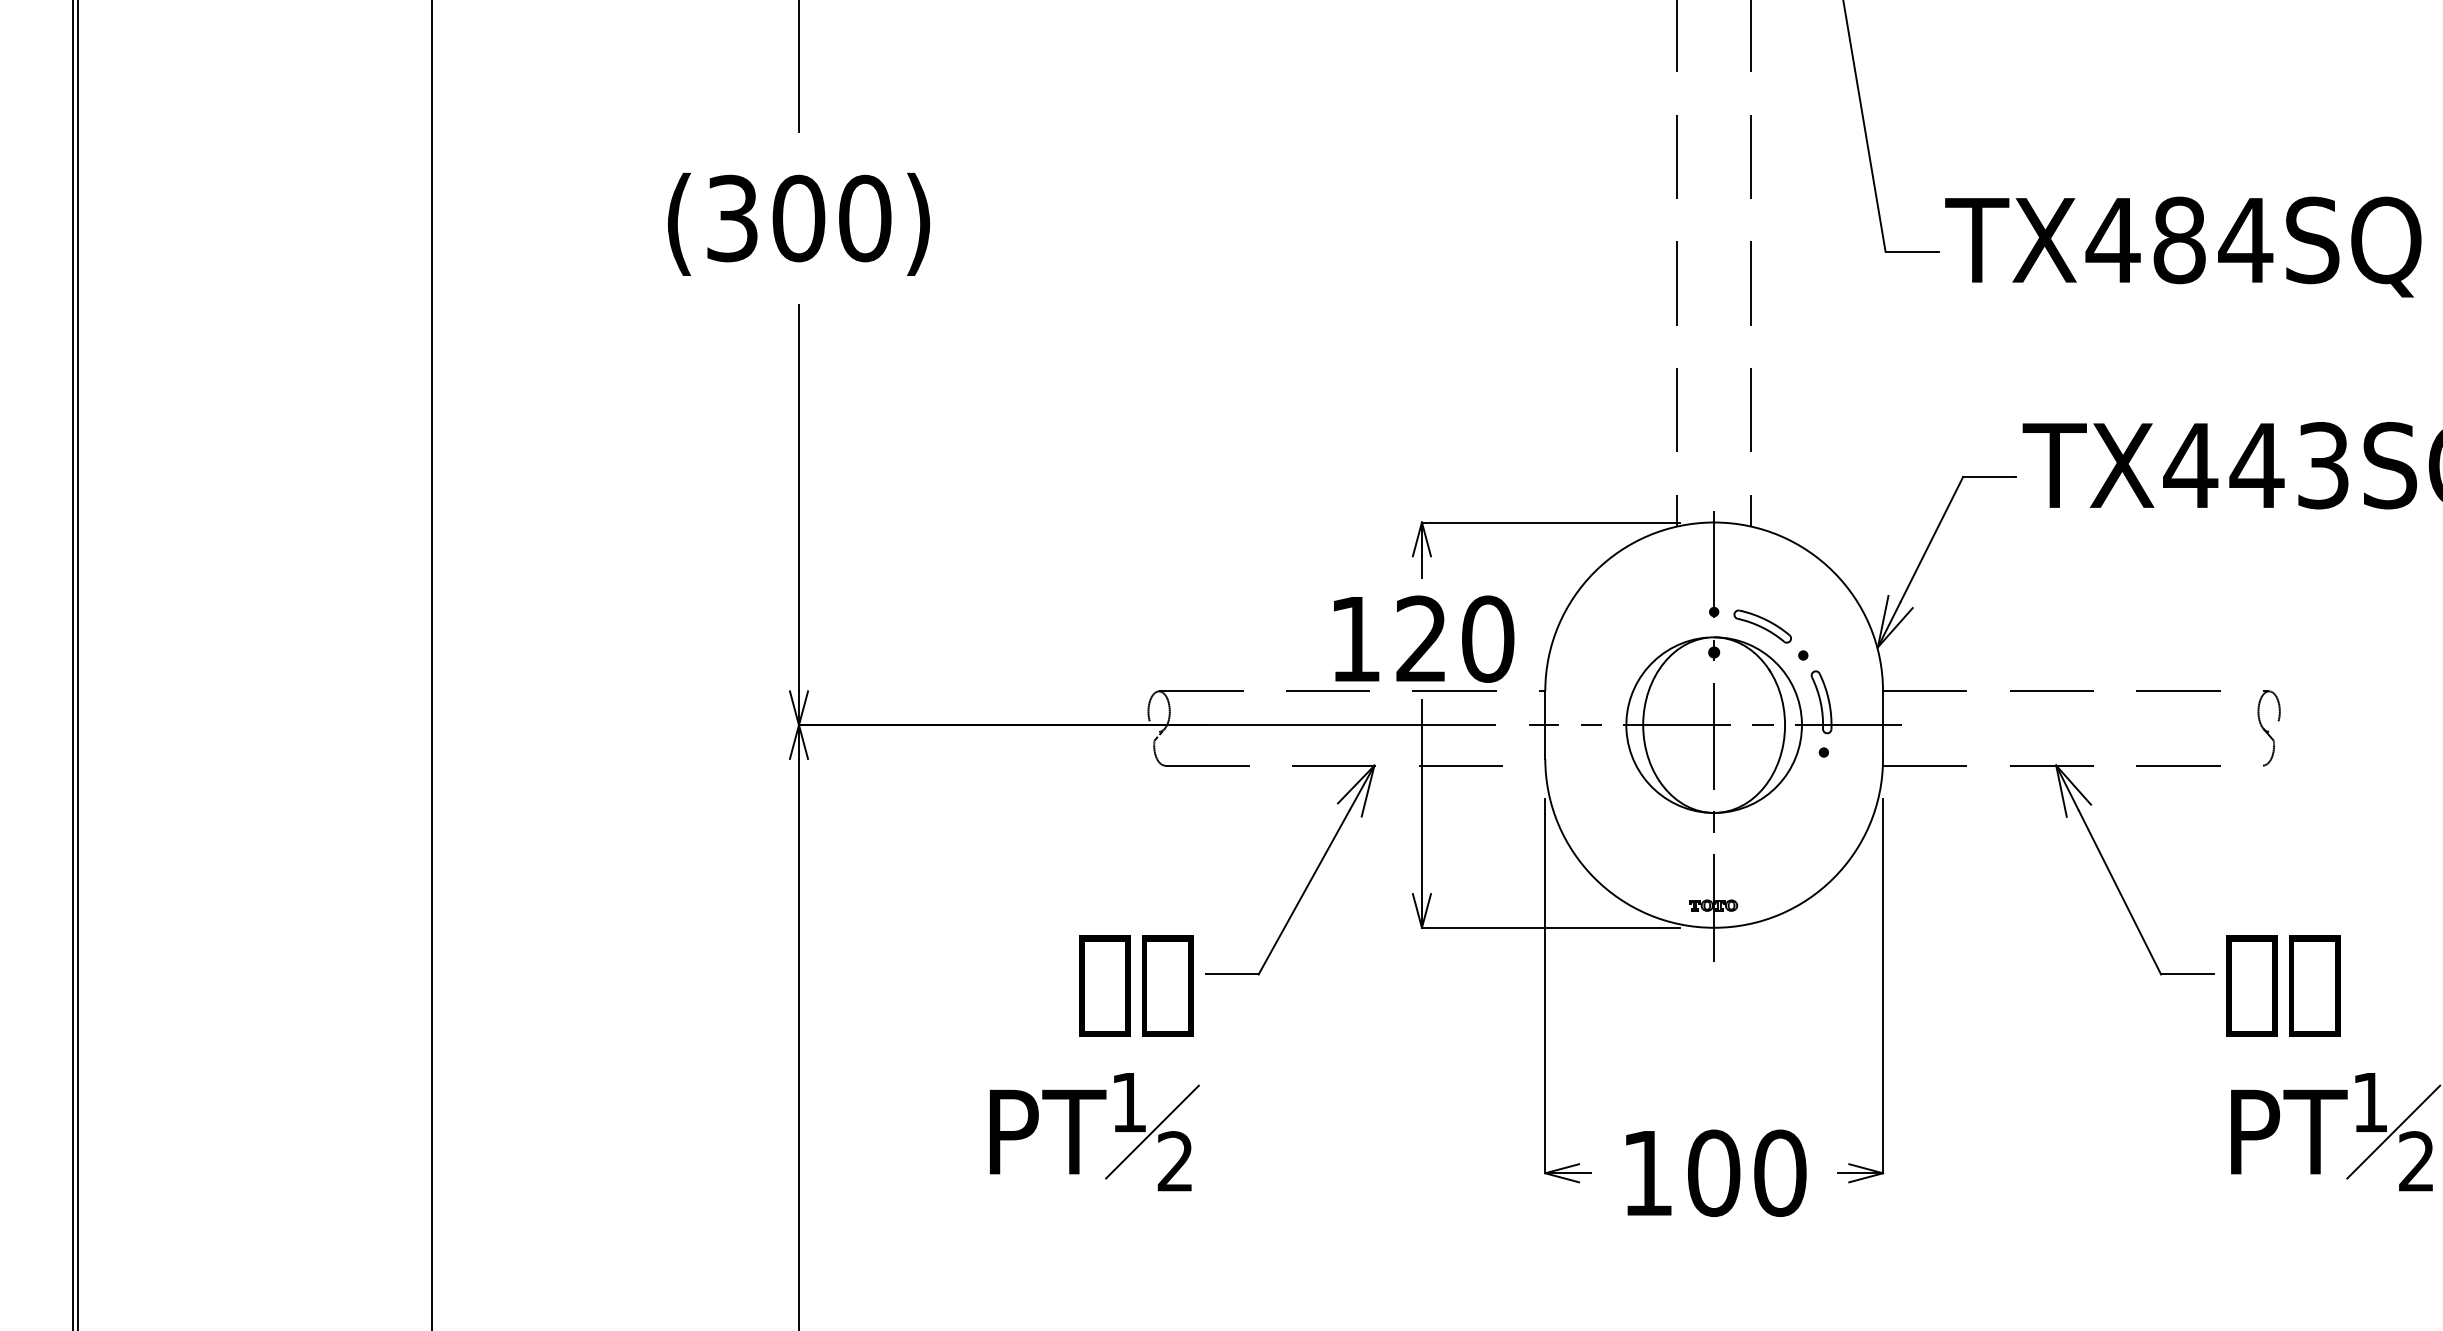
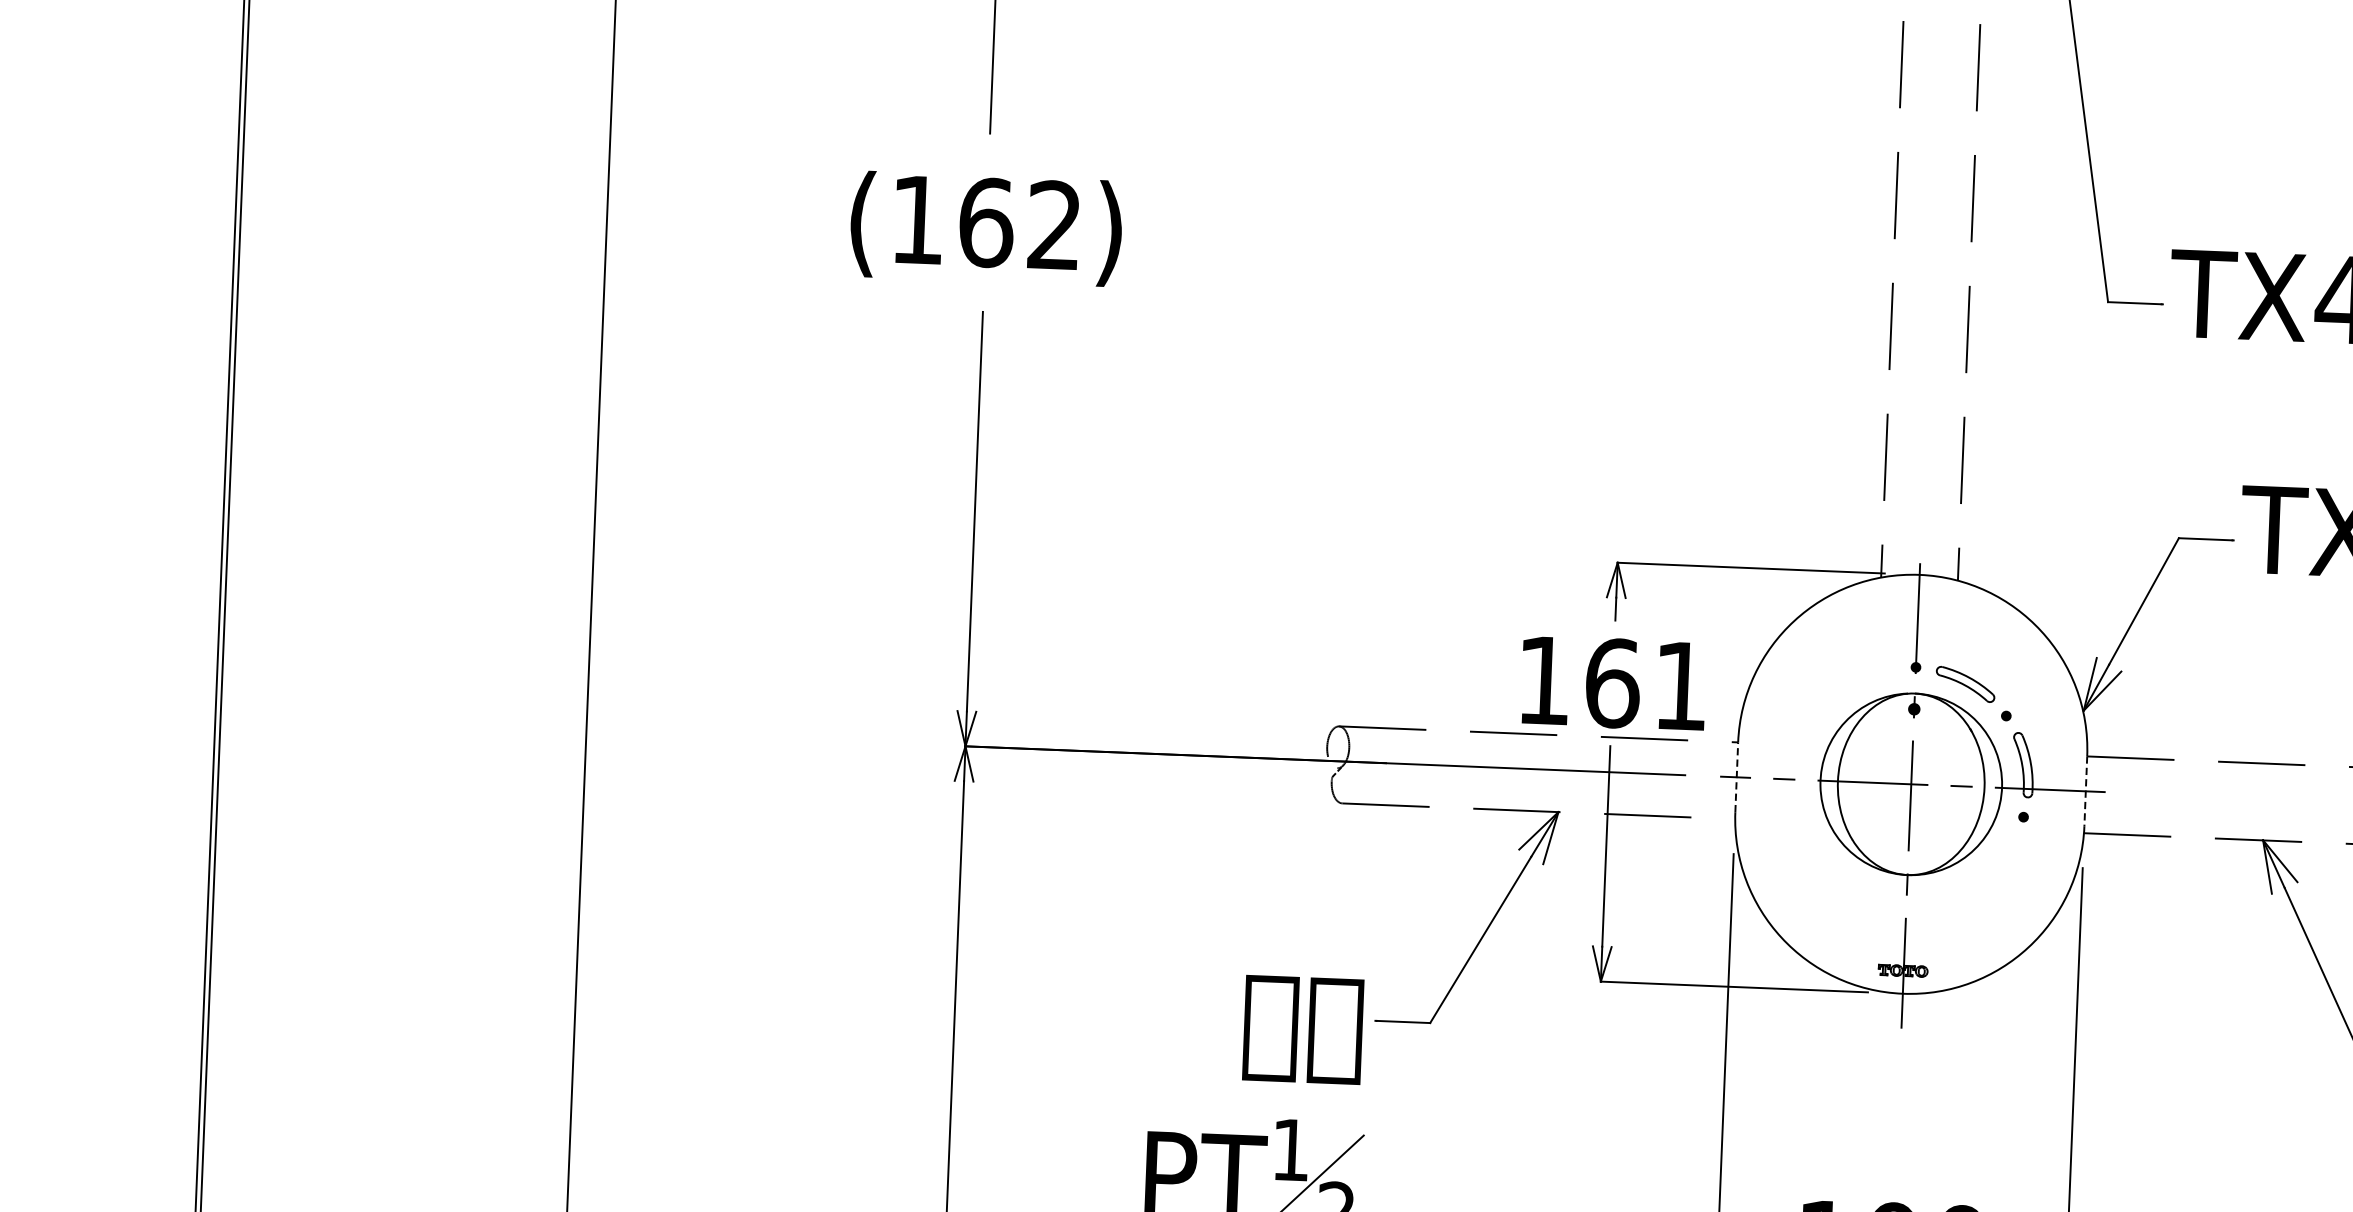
text: (799, 218) -> (987, 222), (300) -> (162)
text: (1455, 638) -> (1647, 684), 120 -> 161
line: (1545, 725) -> (1736, 777), solid -> dashed
line: (1883, 725) -> (2086, 791), solid -> dashed

